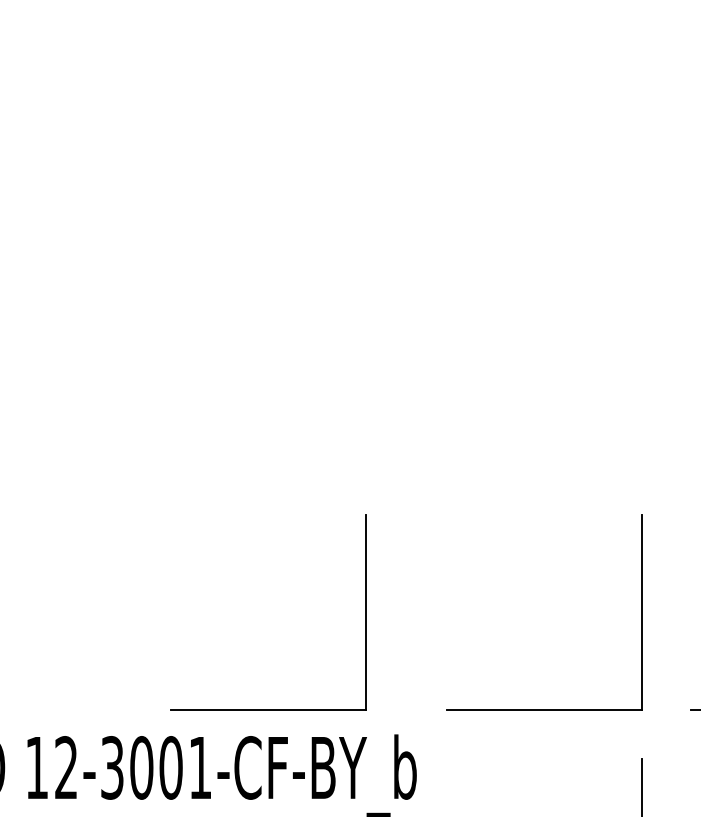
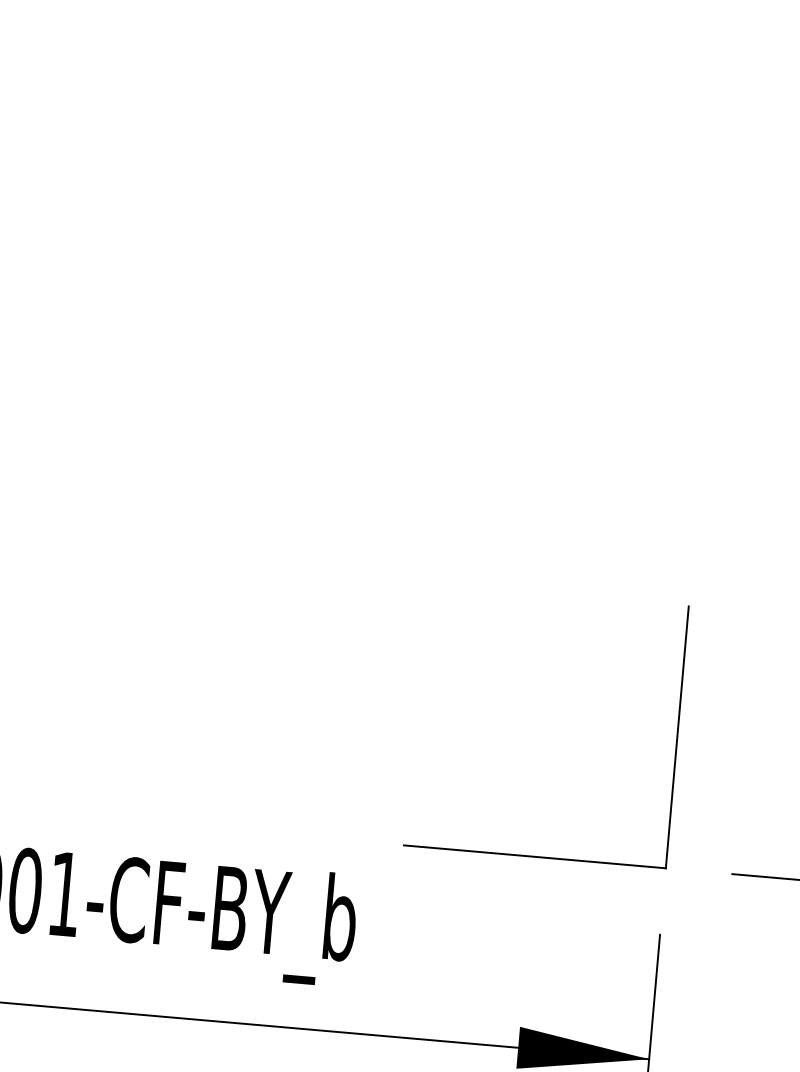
part: (365, 612) -> (305, 704), removed

